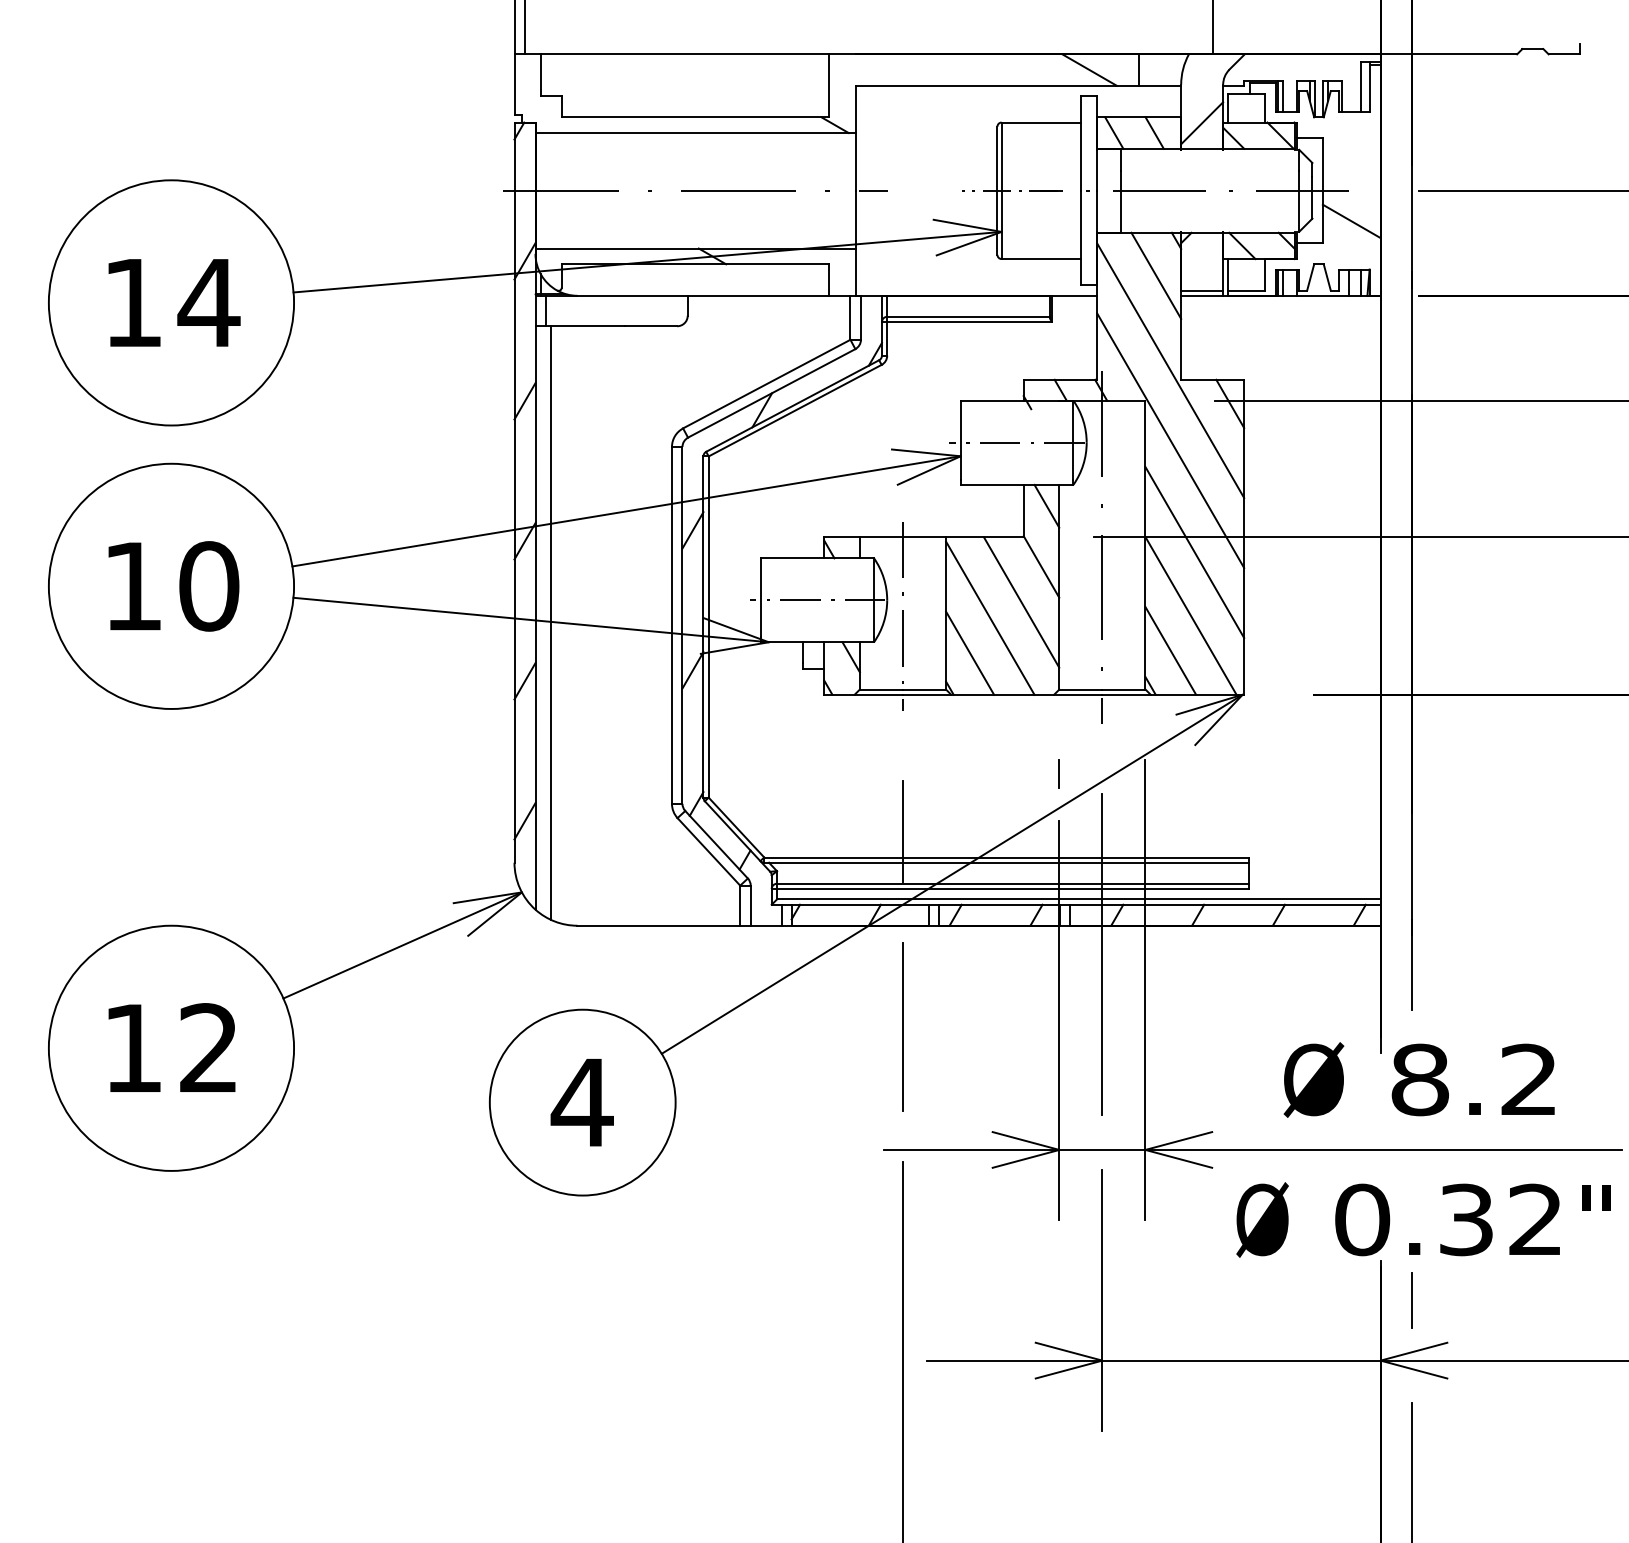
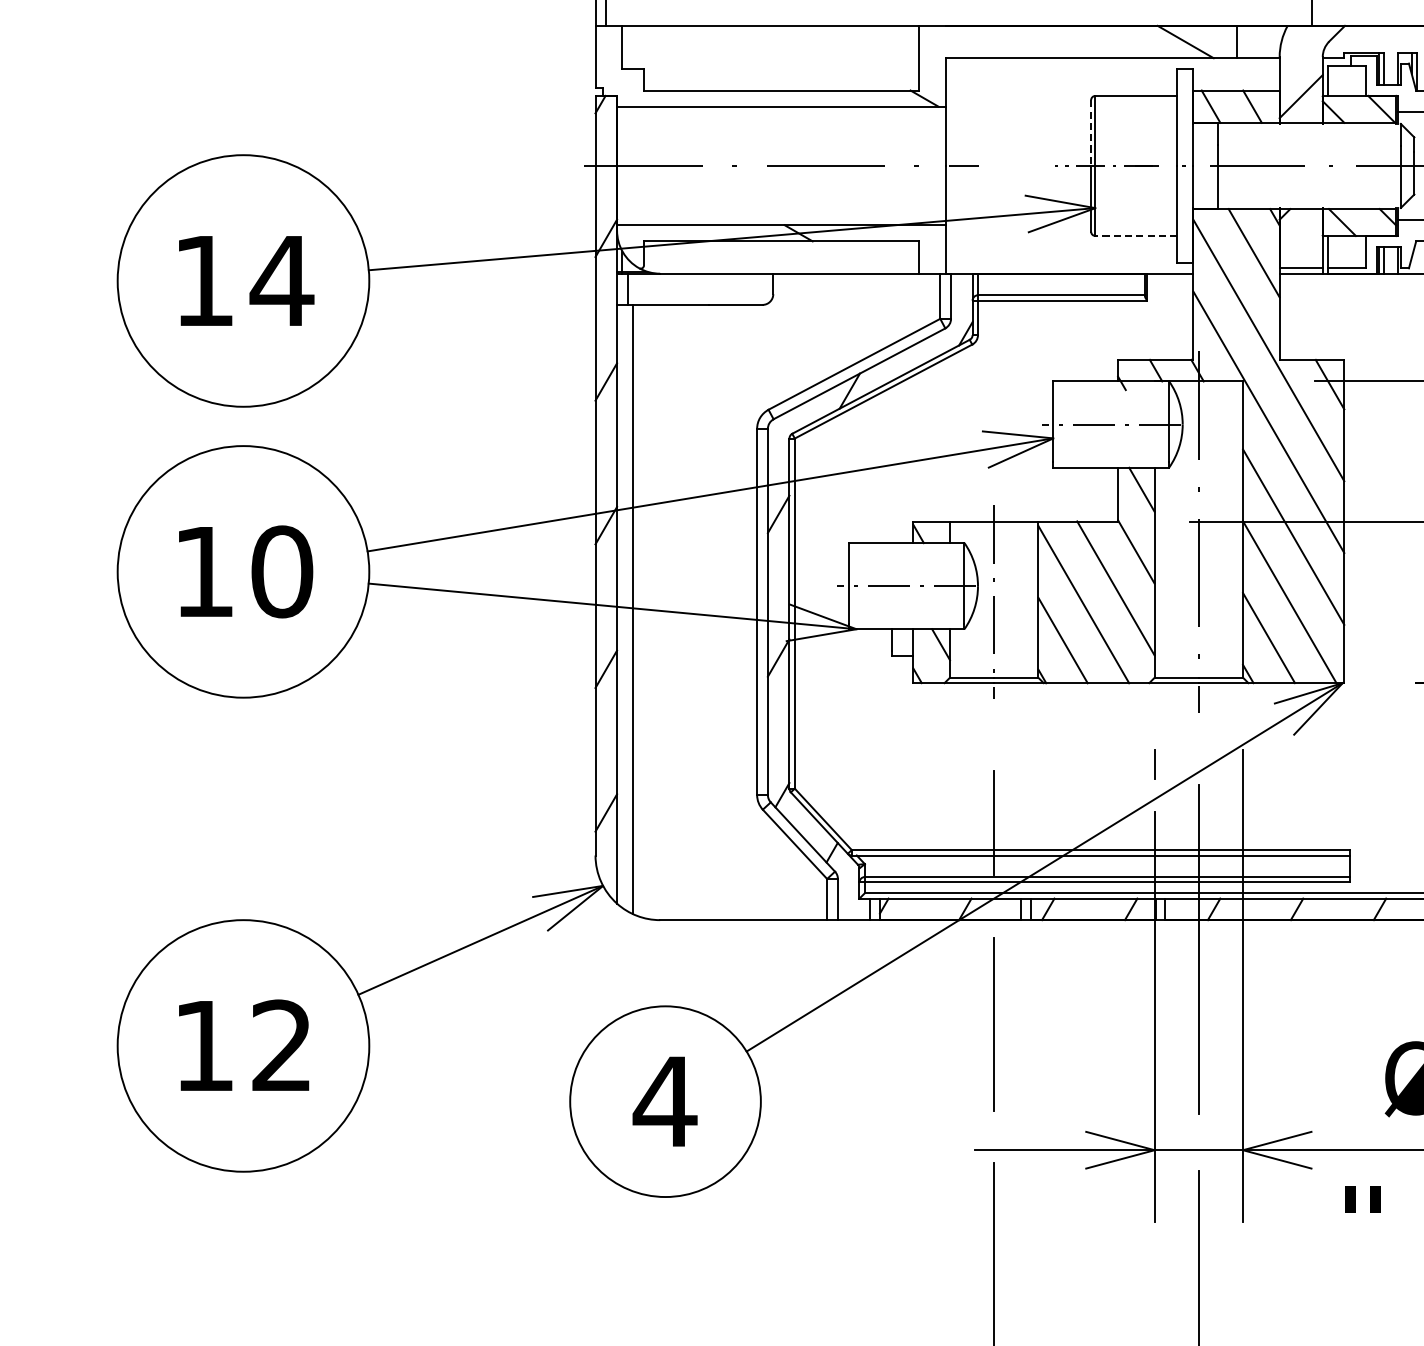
line: (997, 159) -> (1091, 133), solid -> dashed
line: (1041, 259) -> (1136, 236), solid -> dashed
text: (1262, 1219) -> (1363, 1221), Ø -> "

